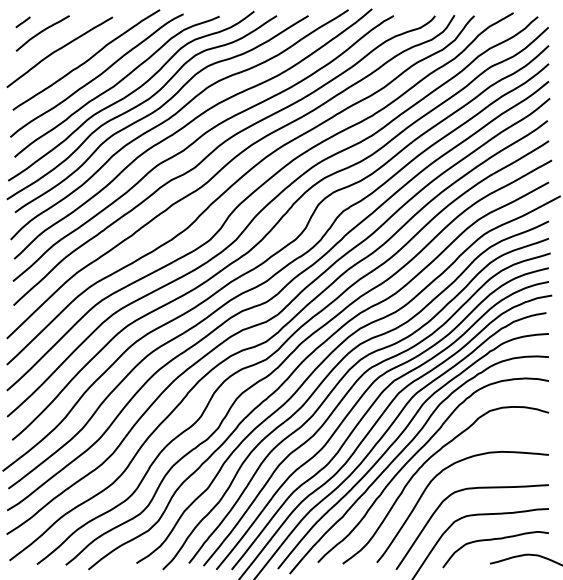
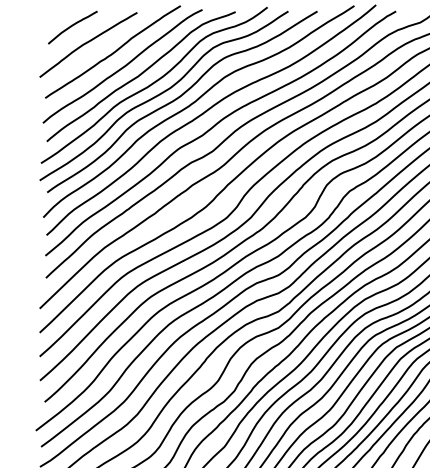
line: (22, 22) -> (54, 17), removed

